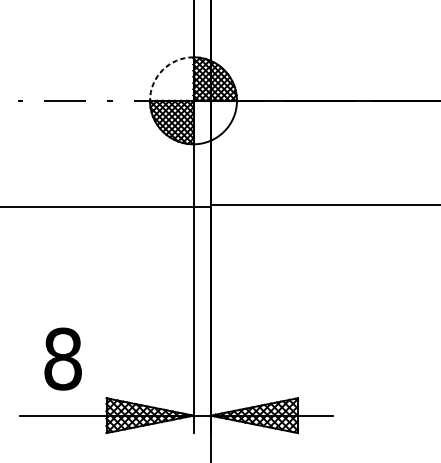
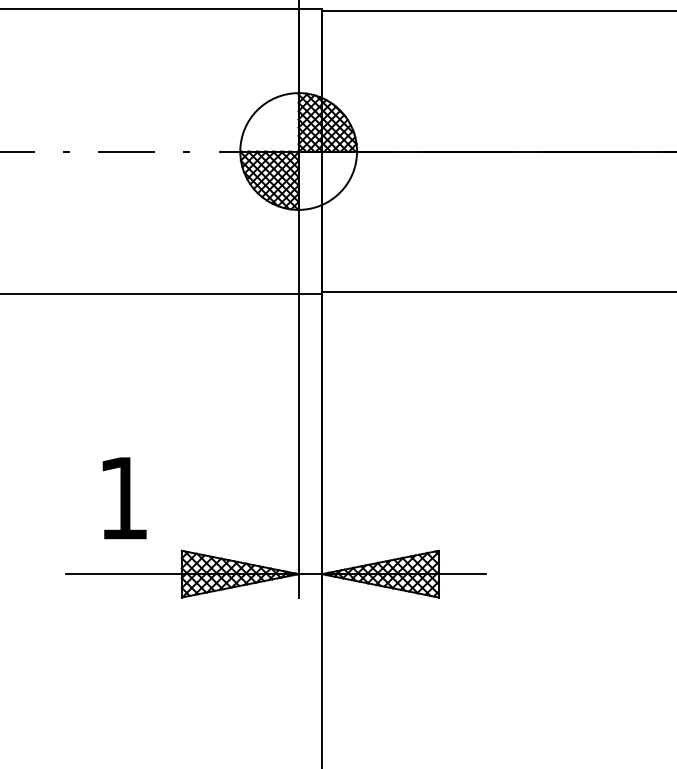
arc: (162, 70) -> (257, 110), dashed -> solid
text: (63, 359) -> (123, 498), 8 -> 1

